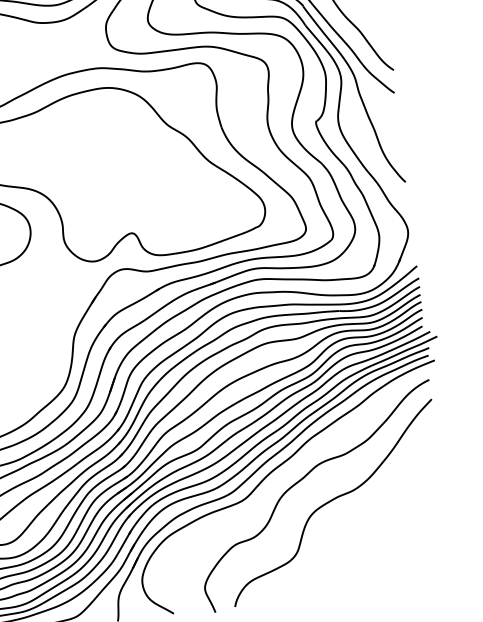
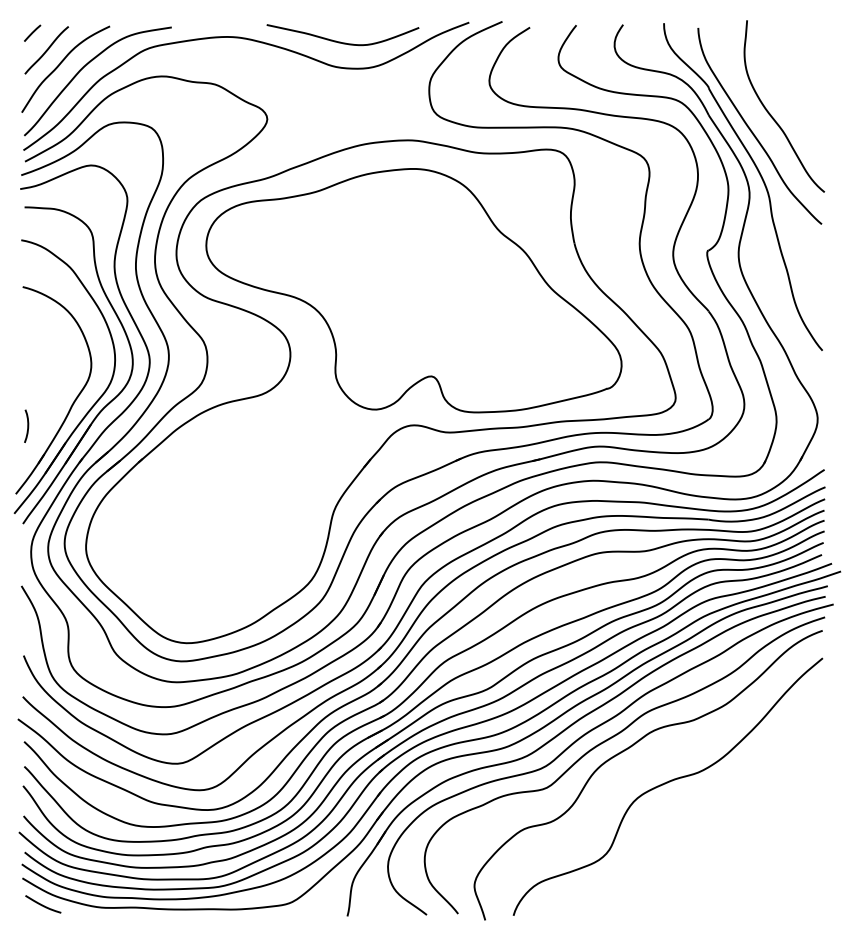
curve: (288, 474) -> (610, 739), added

